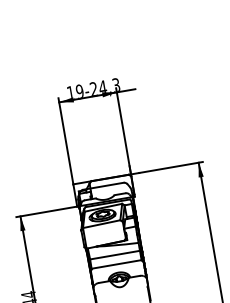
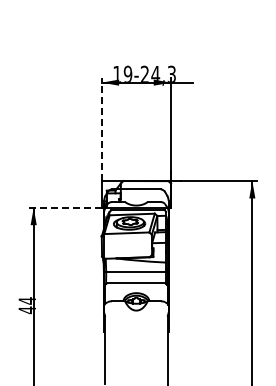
line: (65, 141) -> (101, 129), solid -> dashed
line: (46, 211) -> (65, 207), solid -> dashed

